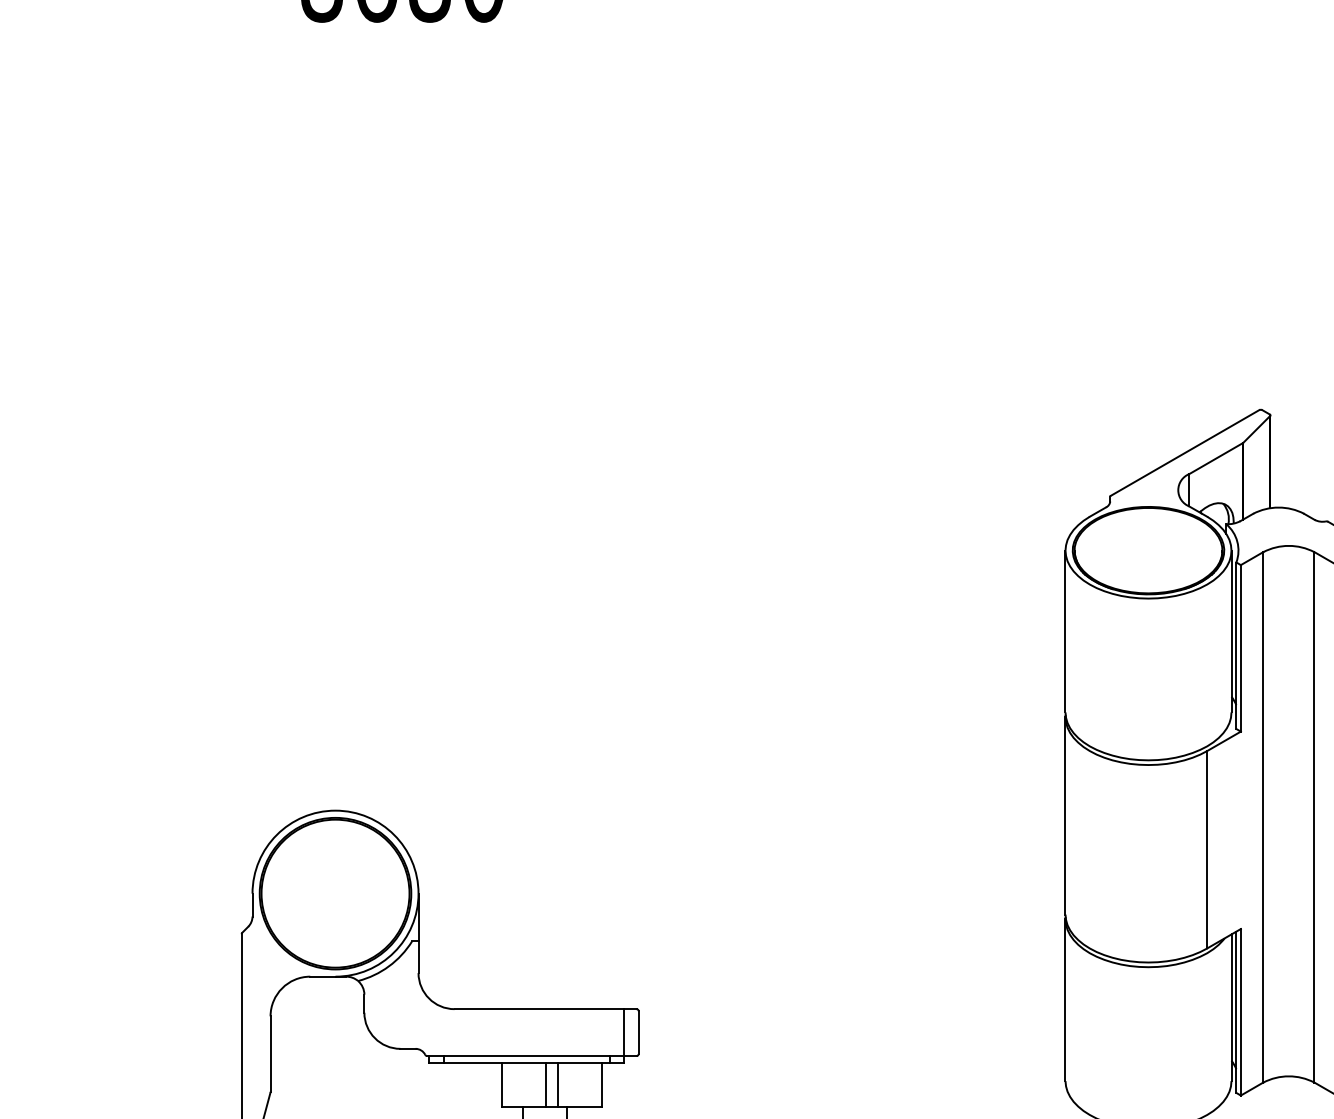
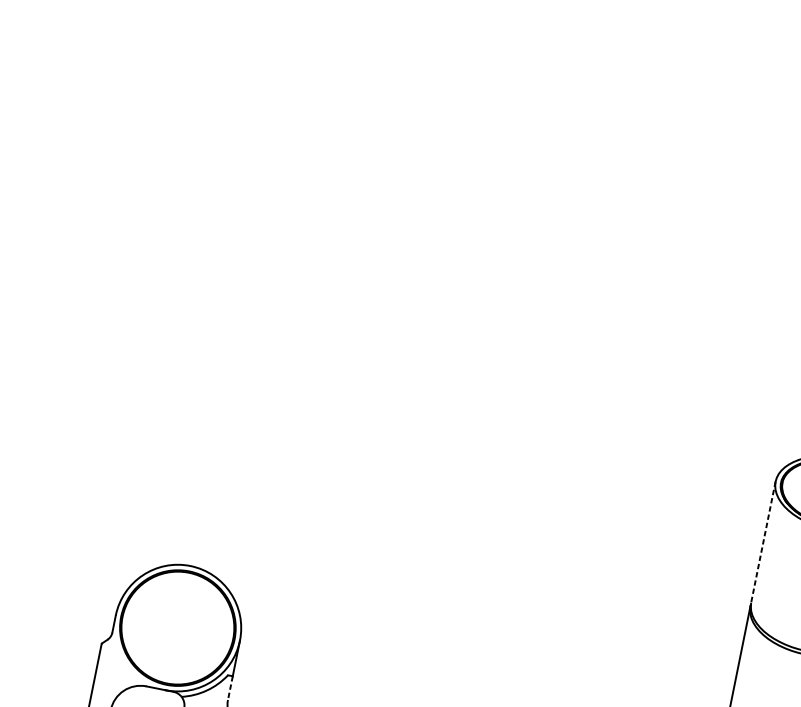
line: (1065, 631) -> (763, 542), solid -> dashed
line: (418, 957) -> (230, 688), solid -> dashed

